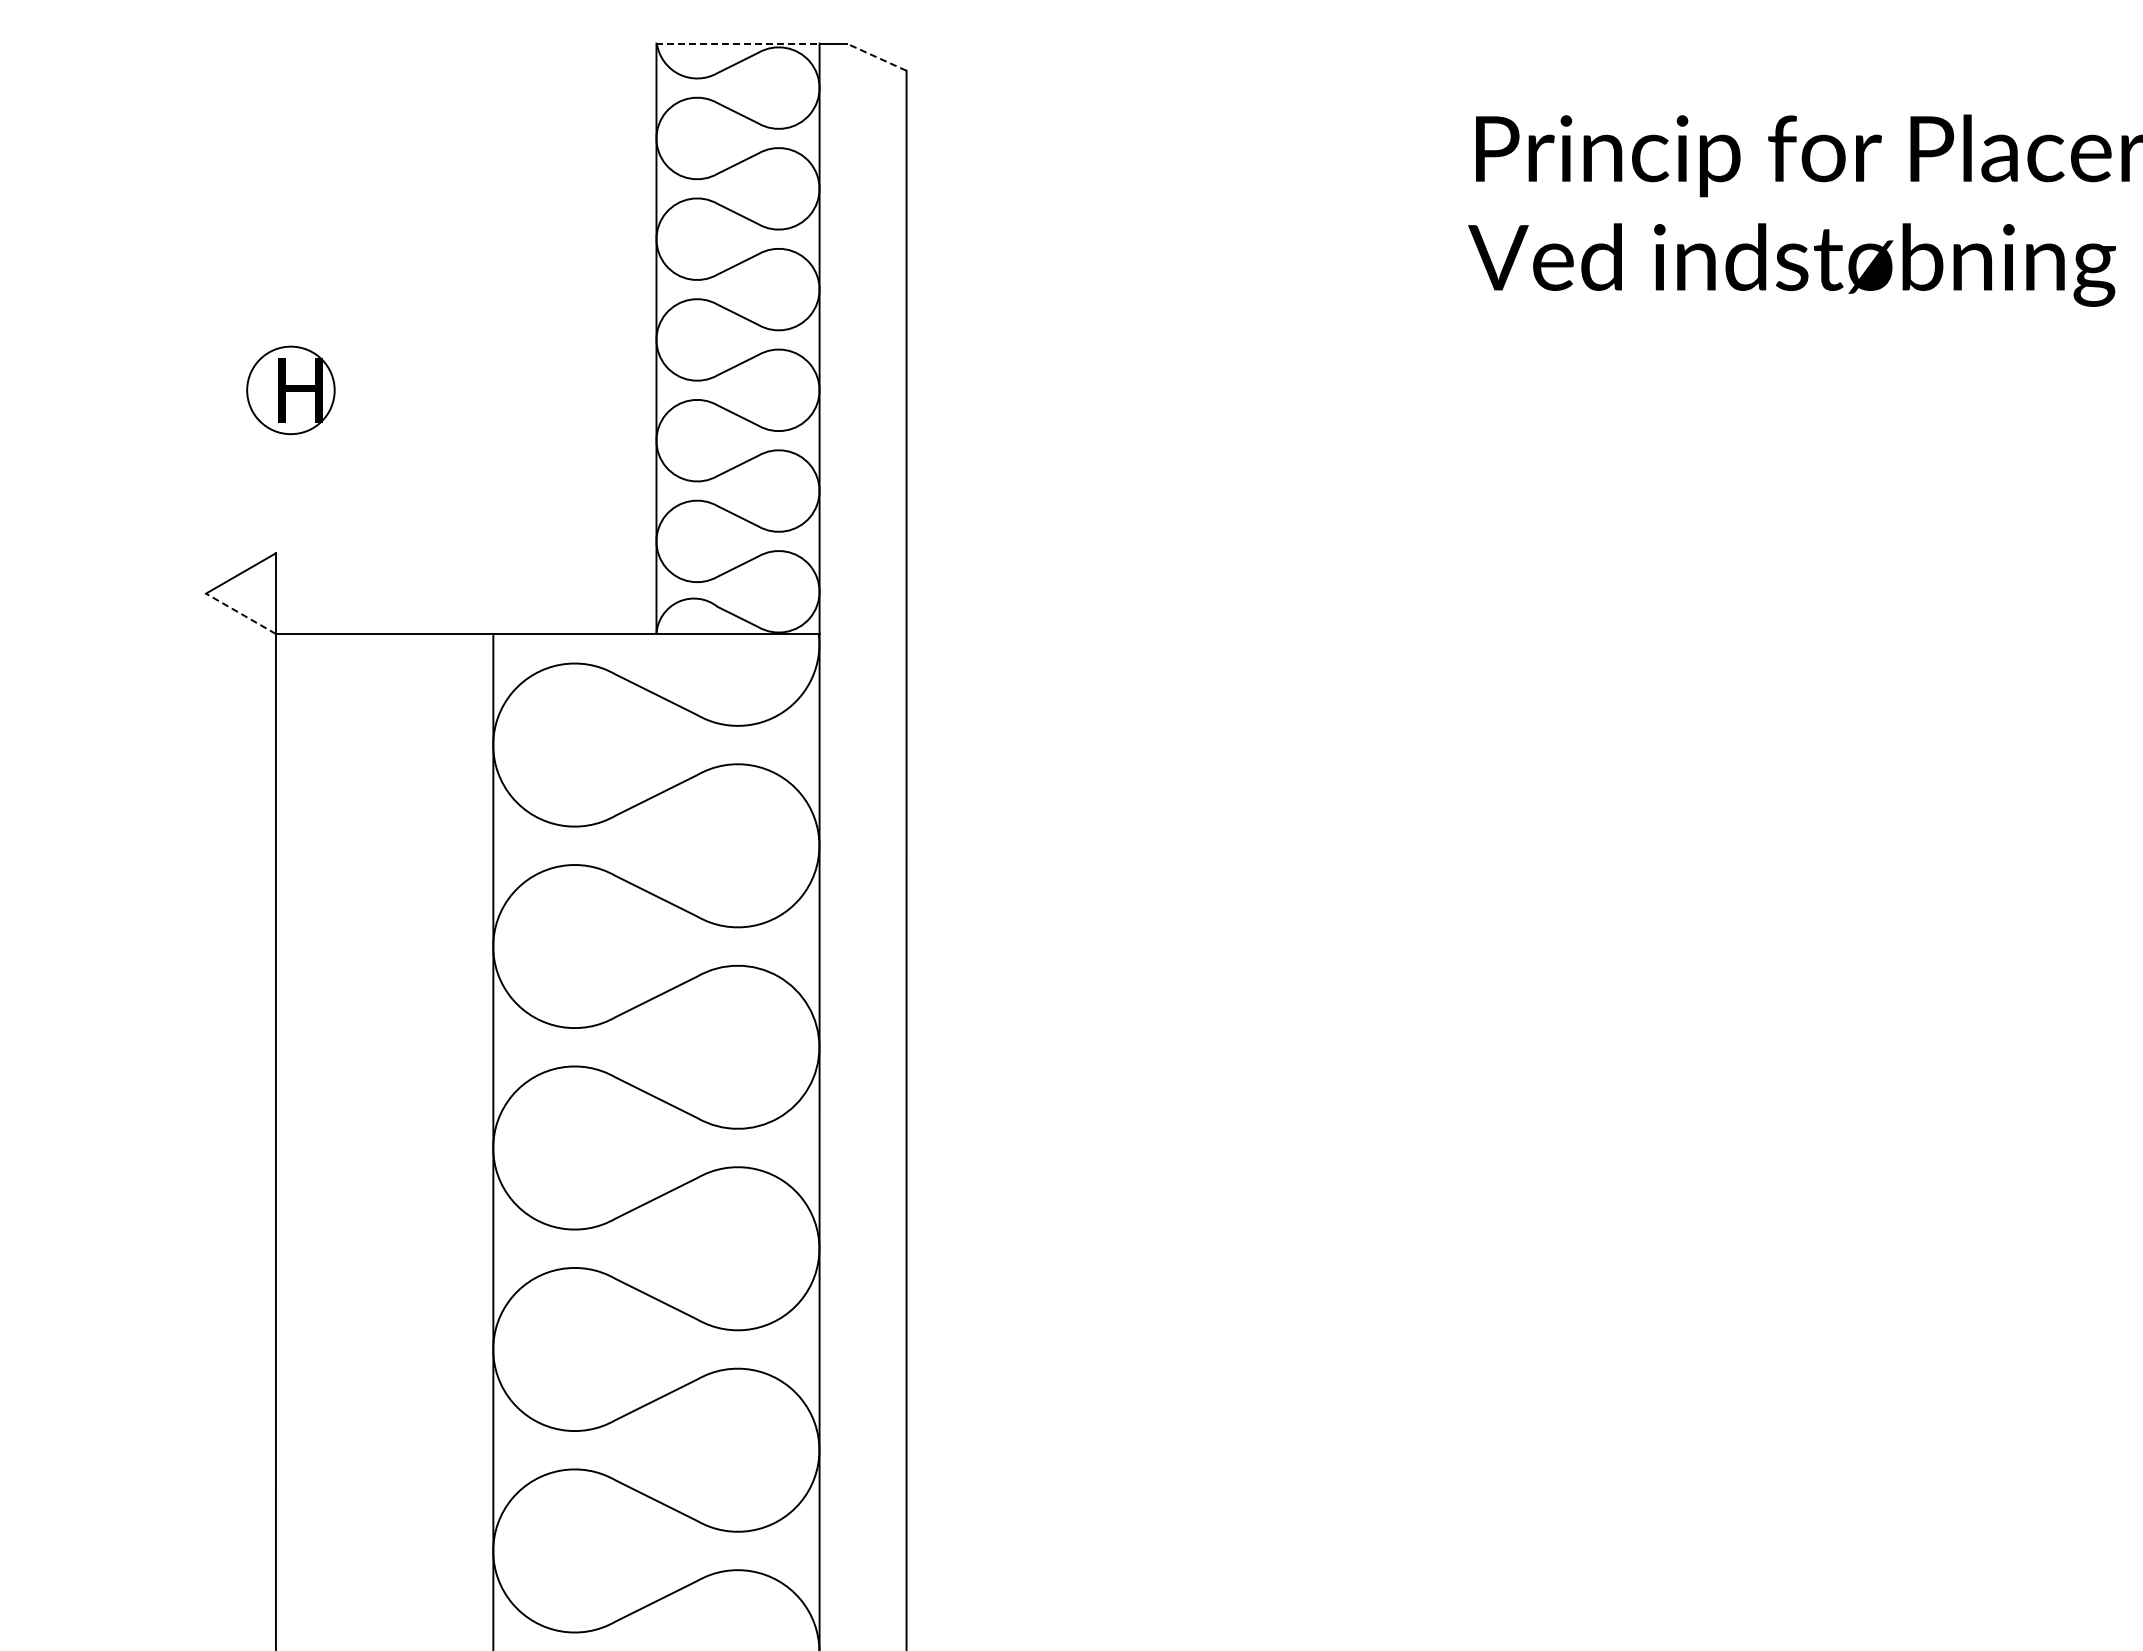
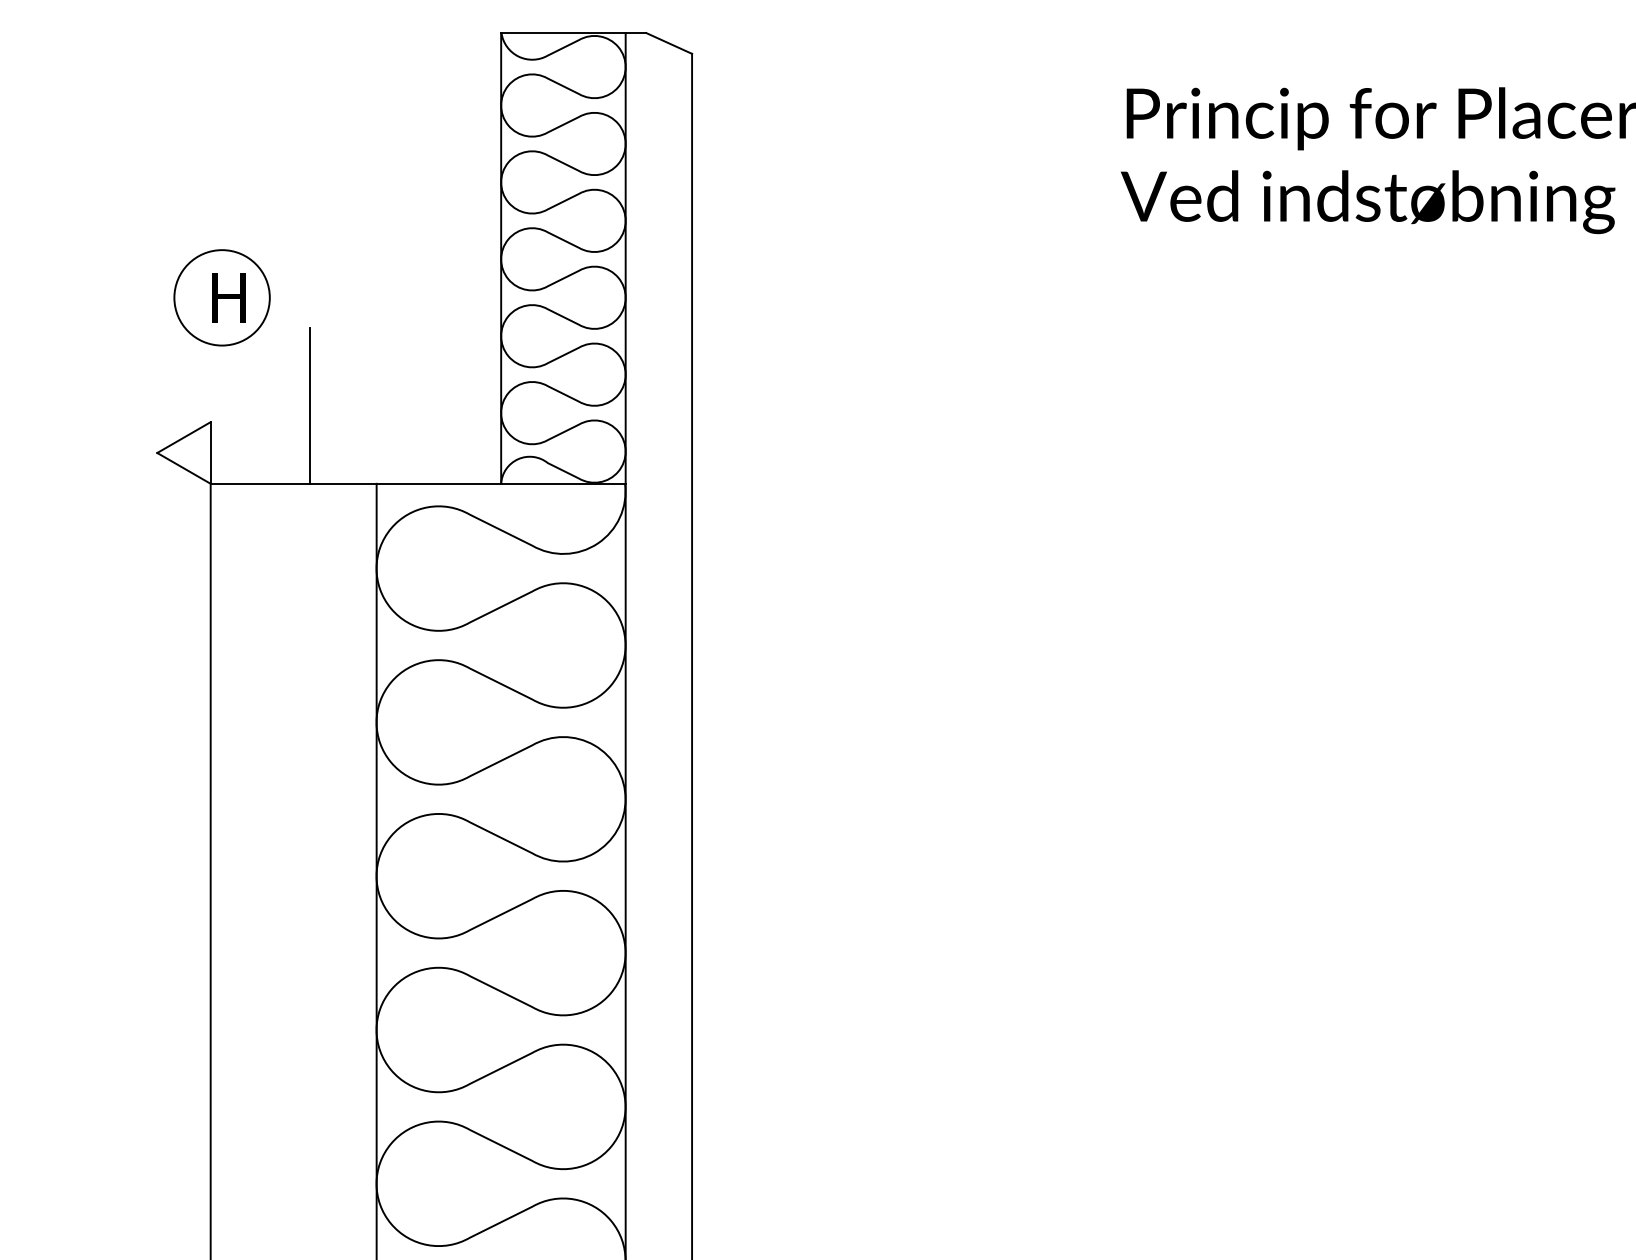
line: (738, 43) -> (563, 33), dashed -> solid
line: (876, 57) -> (669, 43), dashed -> solid
circle: (290, 389) -> (221, 297), size x1.43
line: (406, 531) -> (310, 405), added
line: (240, 613) -> (183, 468), dashed -> solid

